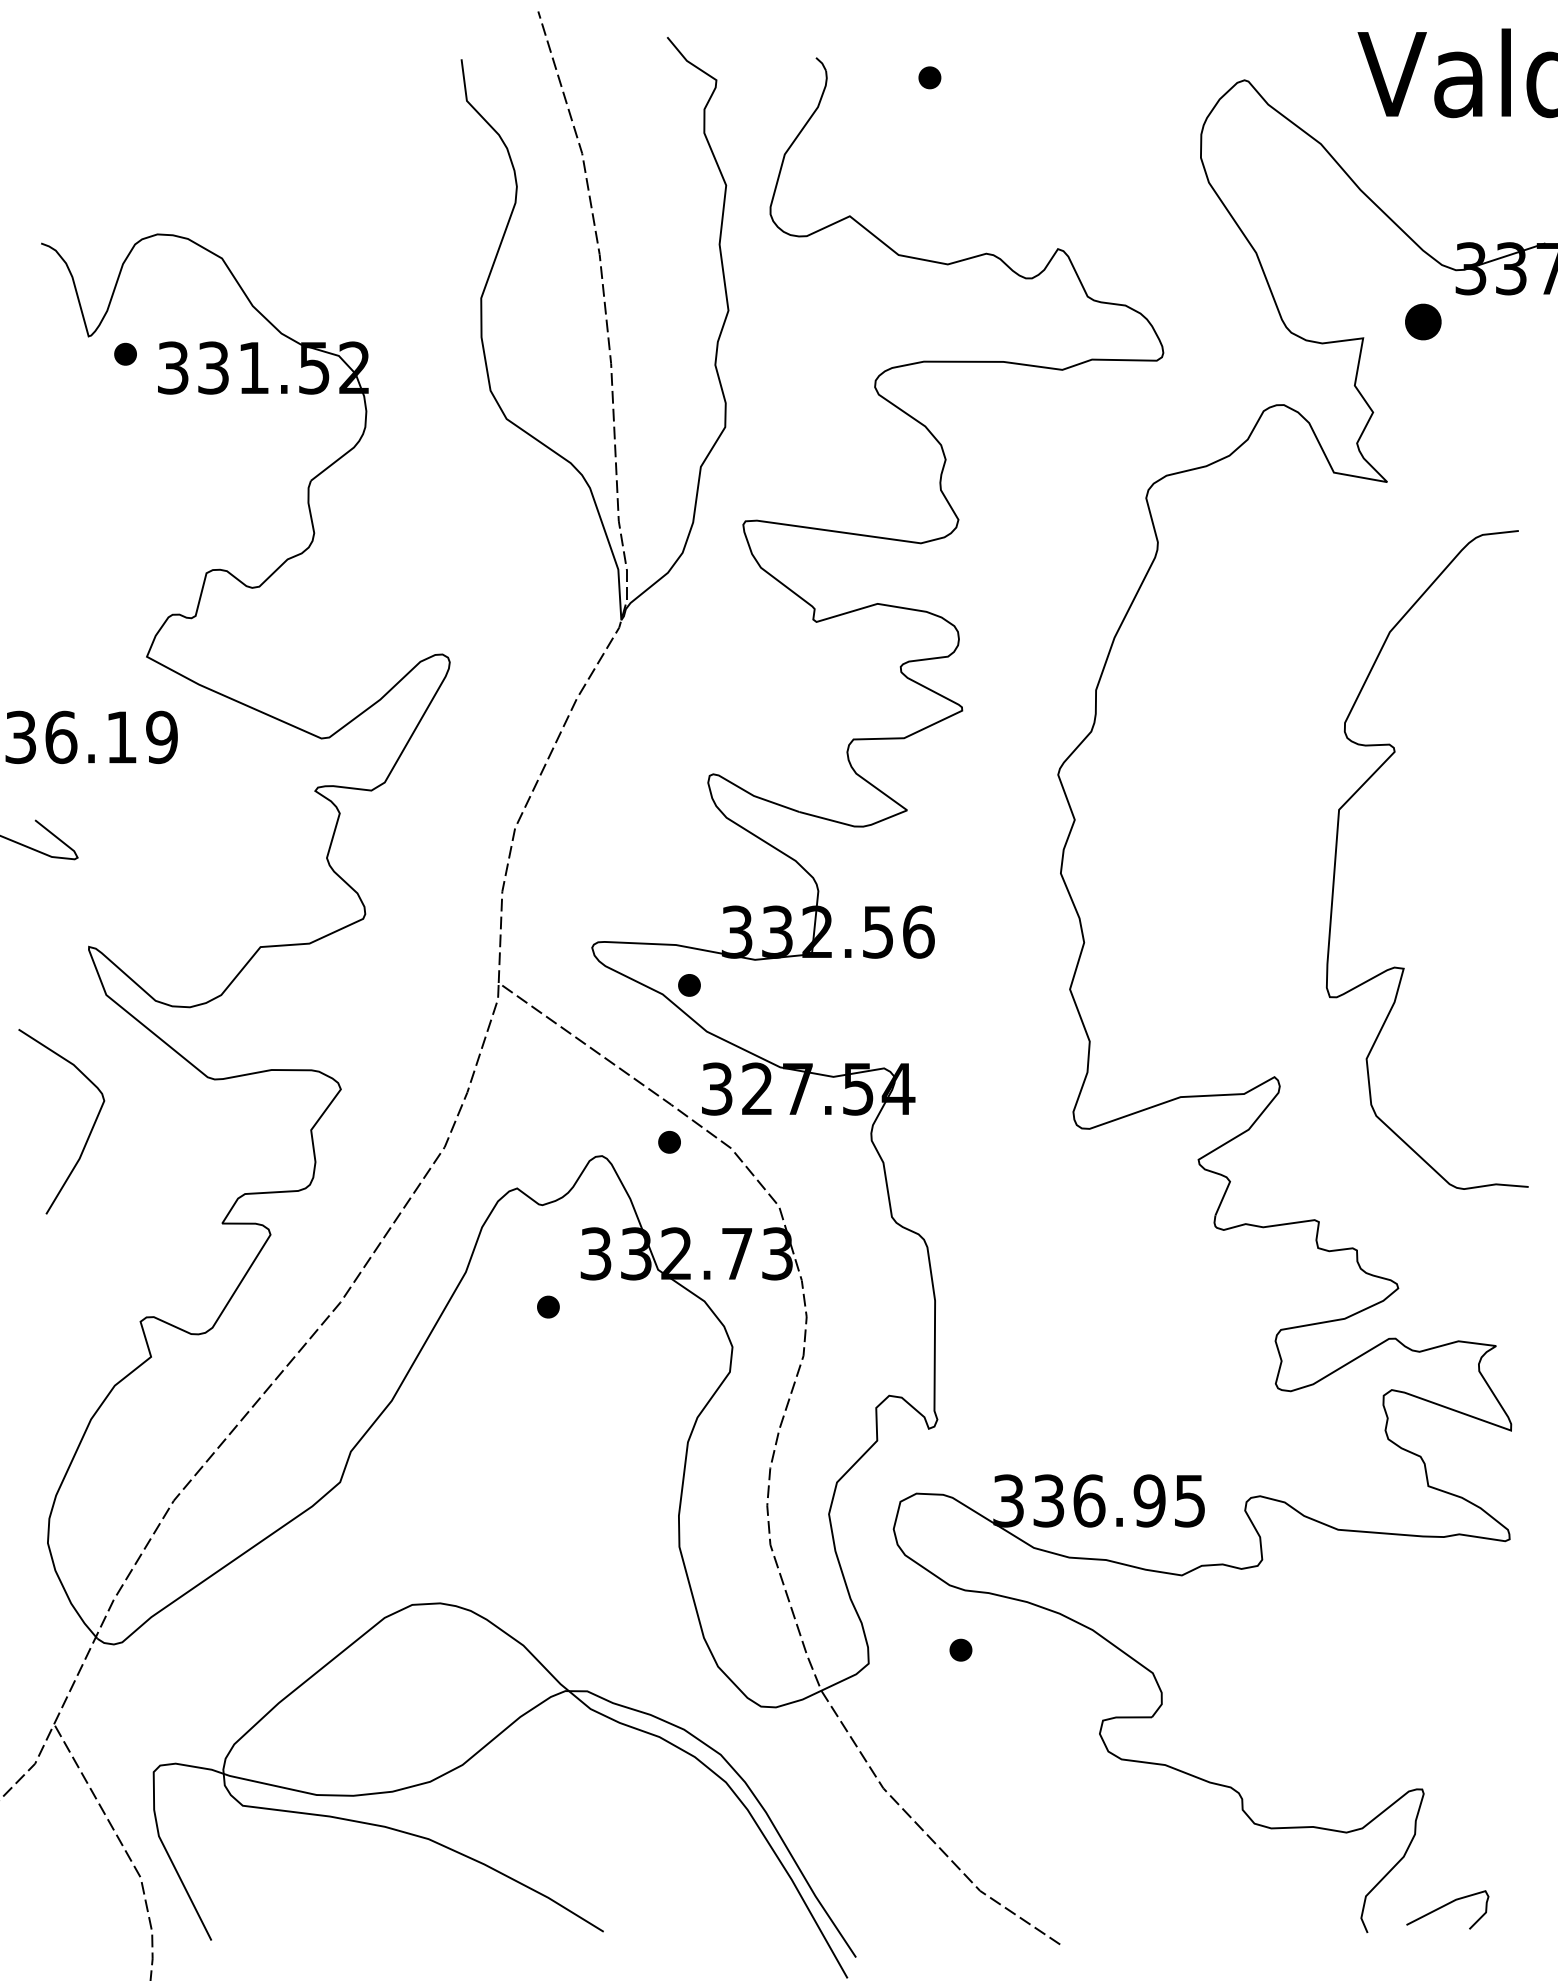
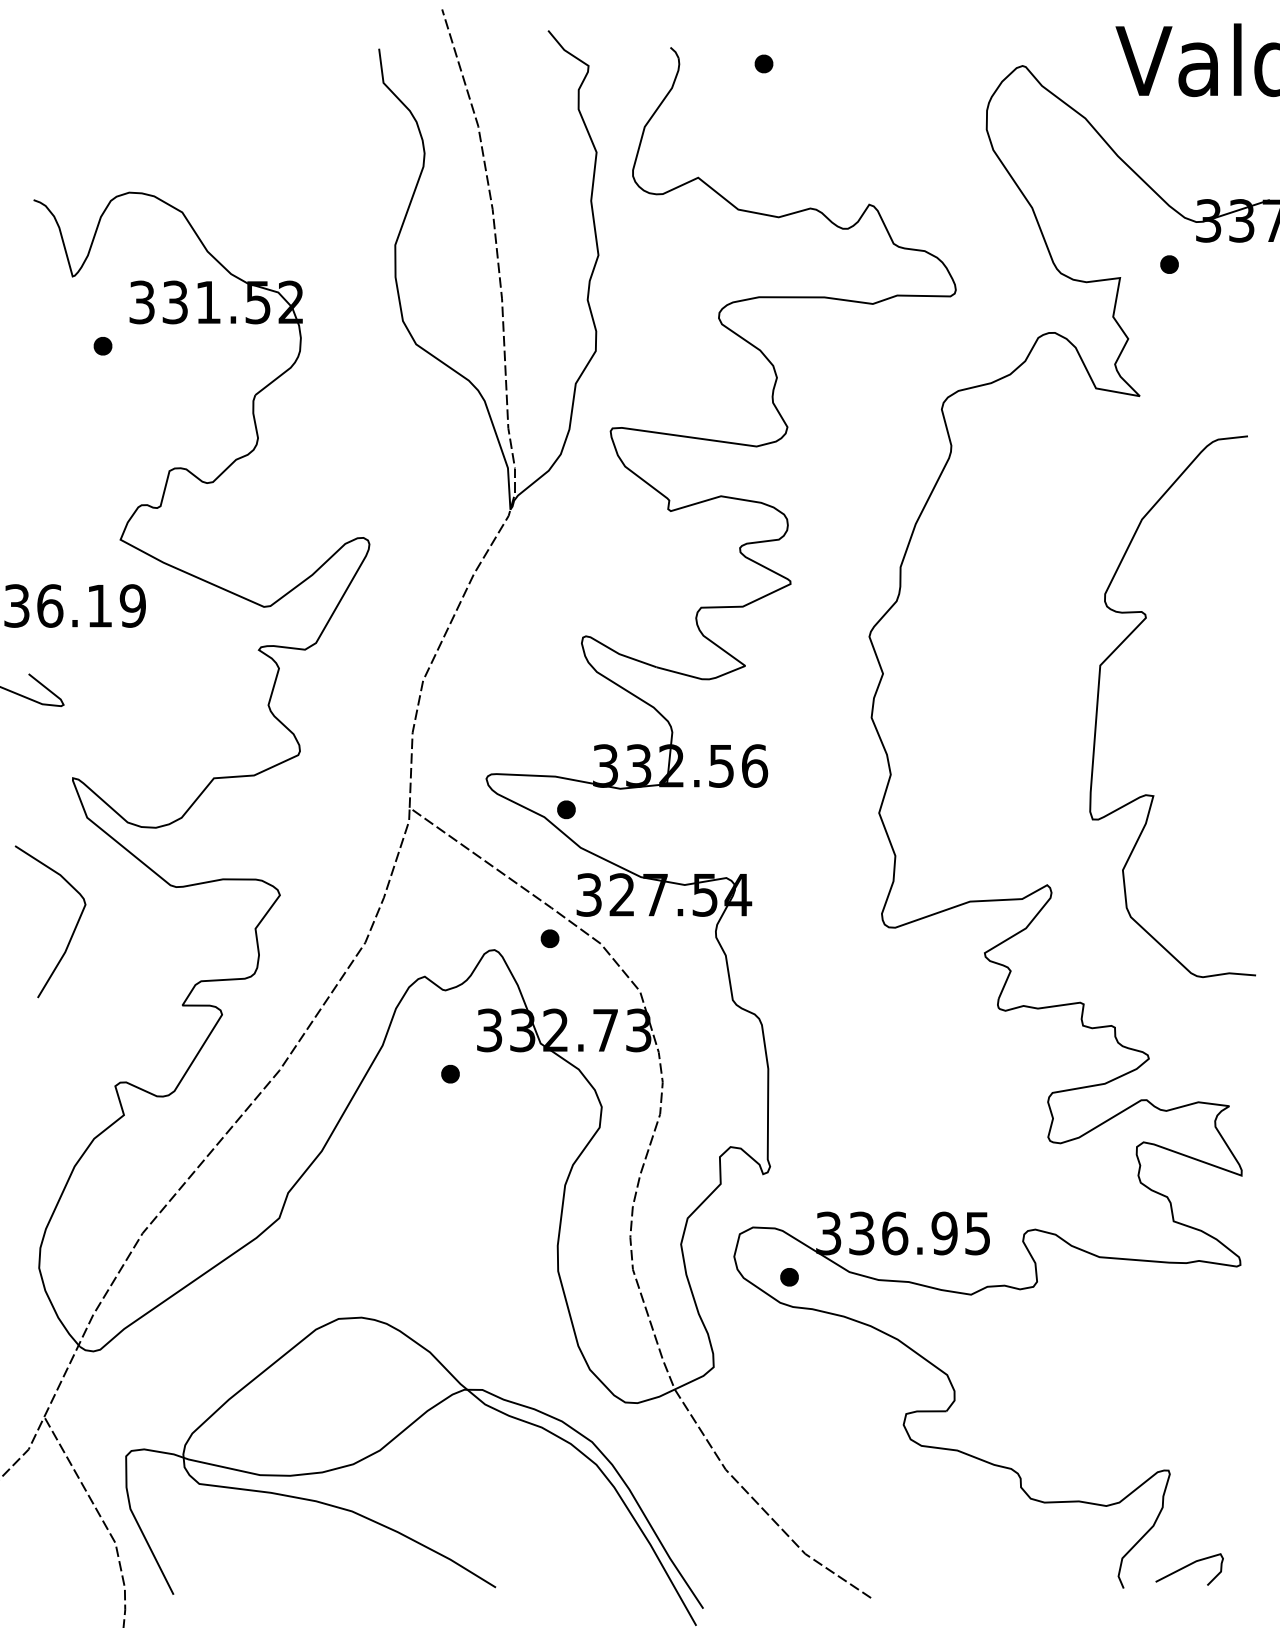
part: (1423, 321) -> (1169, 264), size x0.62
part: (125, 353) -> (102, 345), moved
part: (960, 1649) -> (789, 1276), moved

